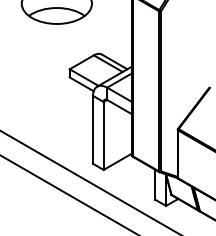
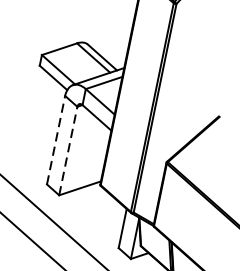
line: (93, 129) -> (56, 139), solid -> dashed
line: (103, 135) -> (68, 150), solid -> dashed

